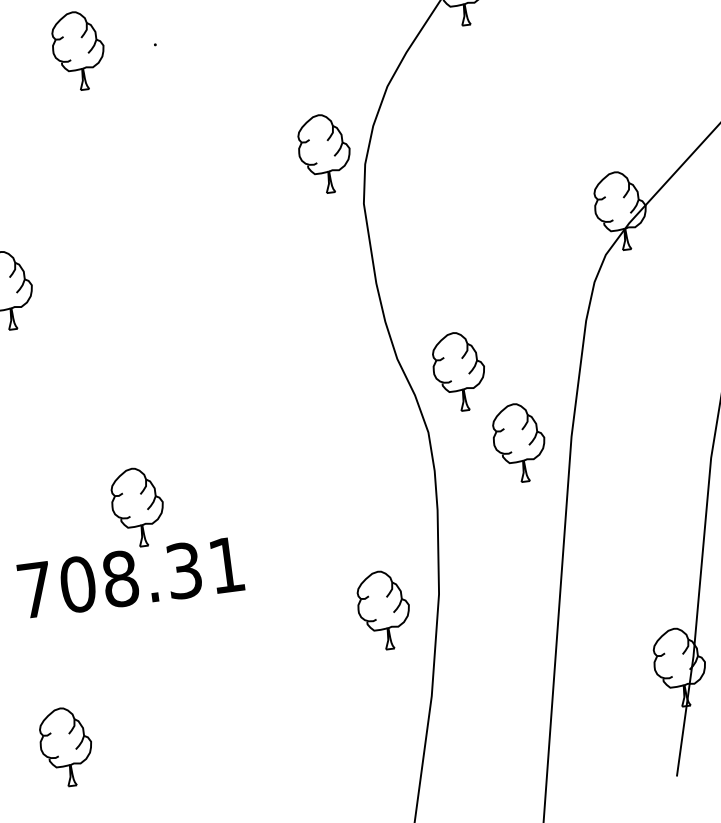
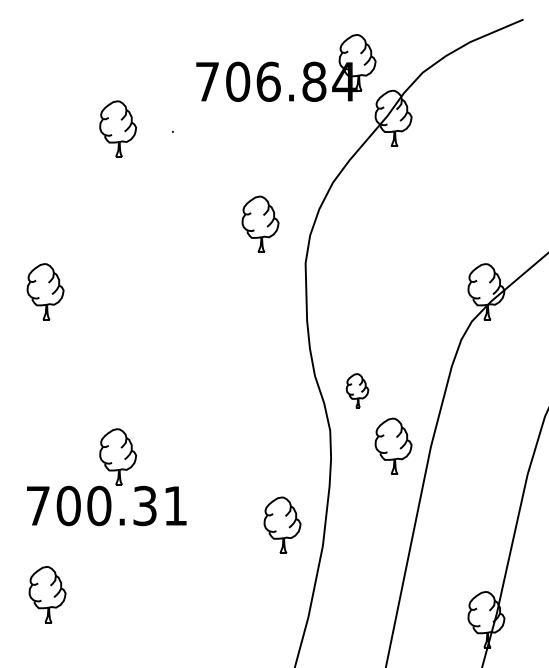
part: (324, 152) -> (260, 223), moved
part: (459, 371) -> (357, 390), size x0.6
text: (120, 578) -> (99, 505), 708.31 -> 700.31
part: (383, 609) -> (282, 524), moved
part: (66, 746) -> (47, 594), moved

